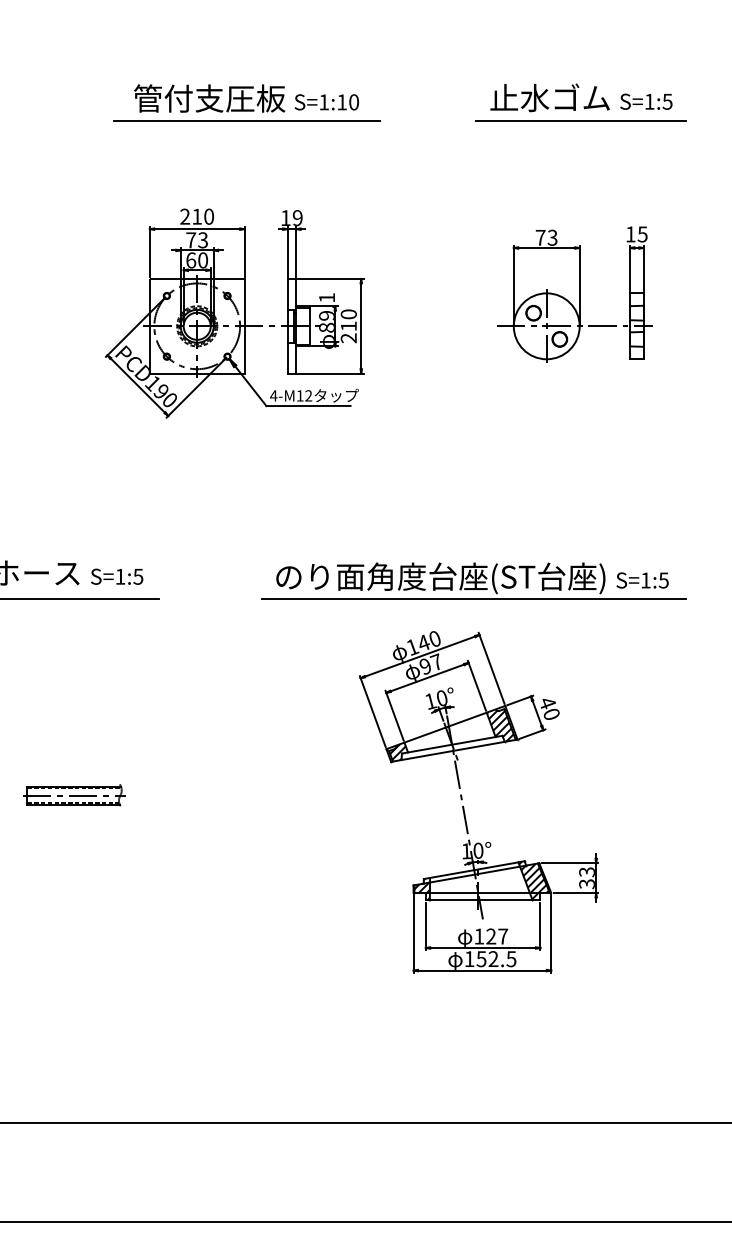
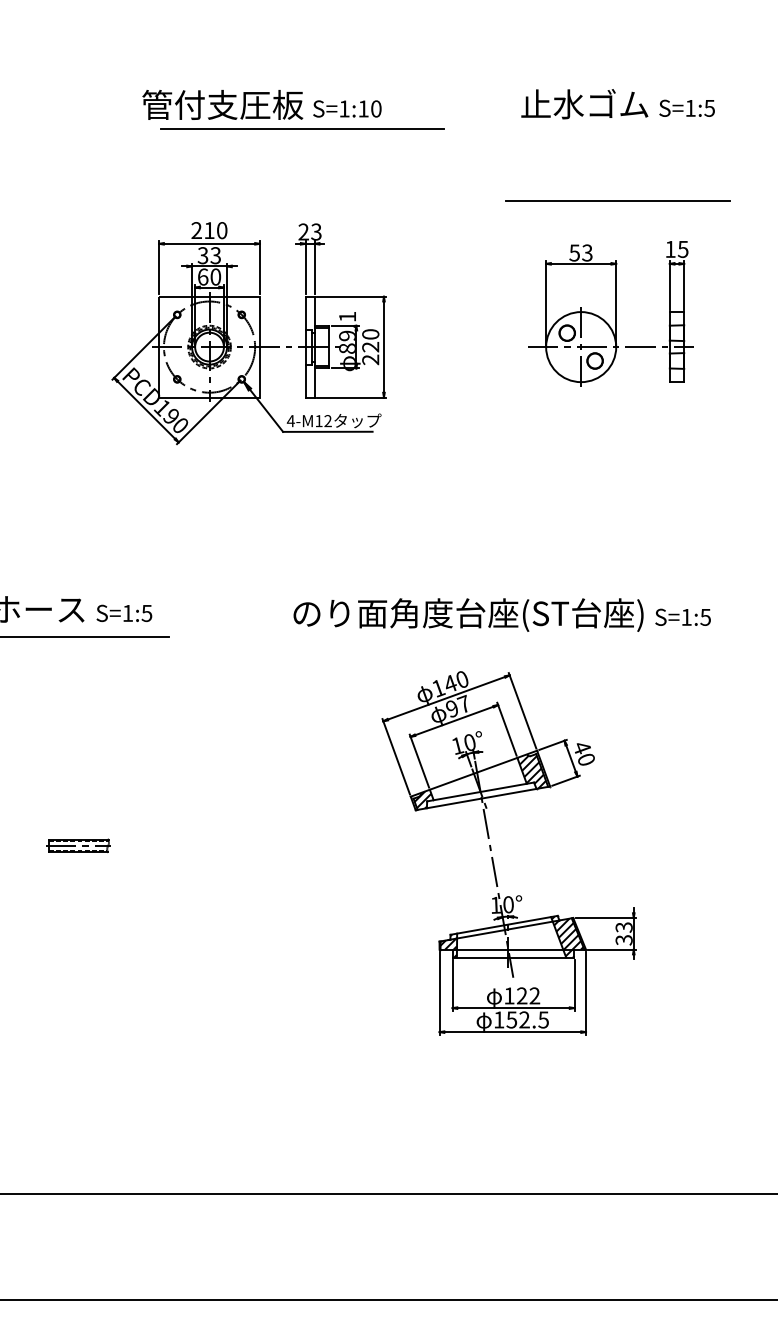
line: (247, 120) -> (302, 128), moved
line: (580, 120) -> (617, 200), moved
text: (291, 217) -> (309, 231), 19 -> 23
text: (540, 237) -> (574, 252), 73 -> 53
text: (190, 240) -> (202, 255), 73 -> 33
text: (348, 326) -> (370, 347), 210 -> 220
line: (473, 599) -> (503, 637), removed
part: (73, 795) -> (78, 845), size x0.6
text: (502, 936) -> (534, 995), 127 -> 122

